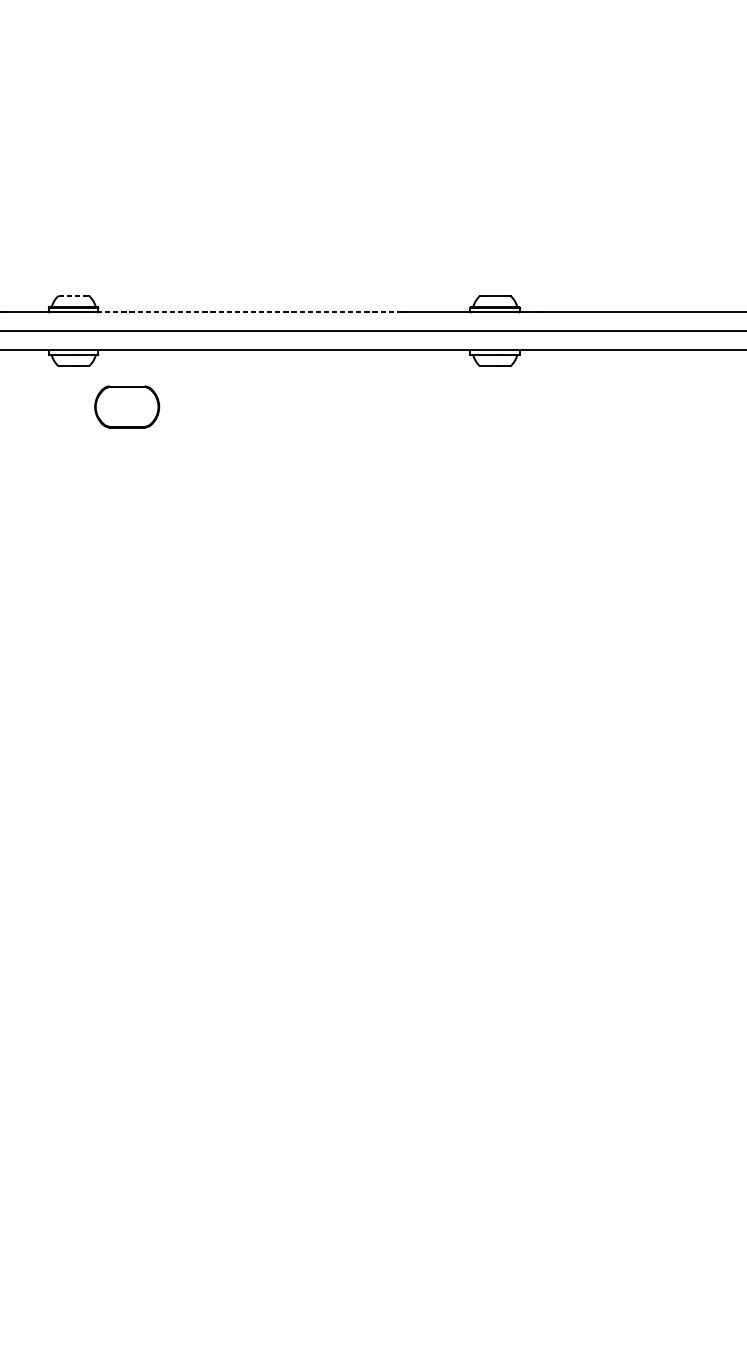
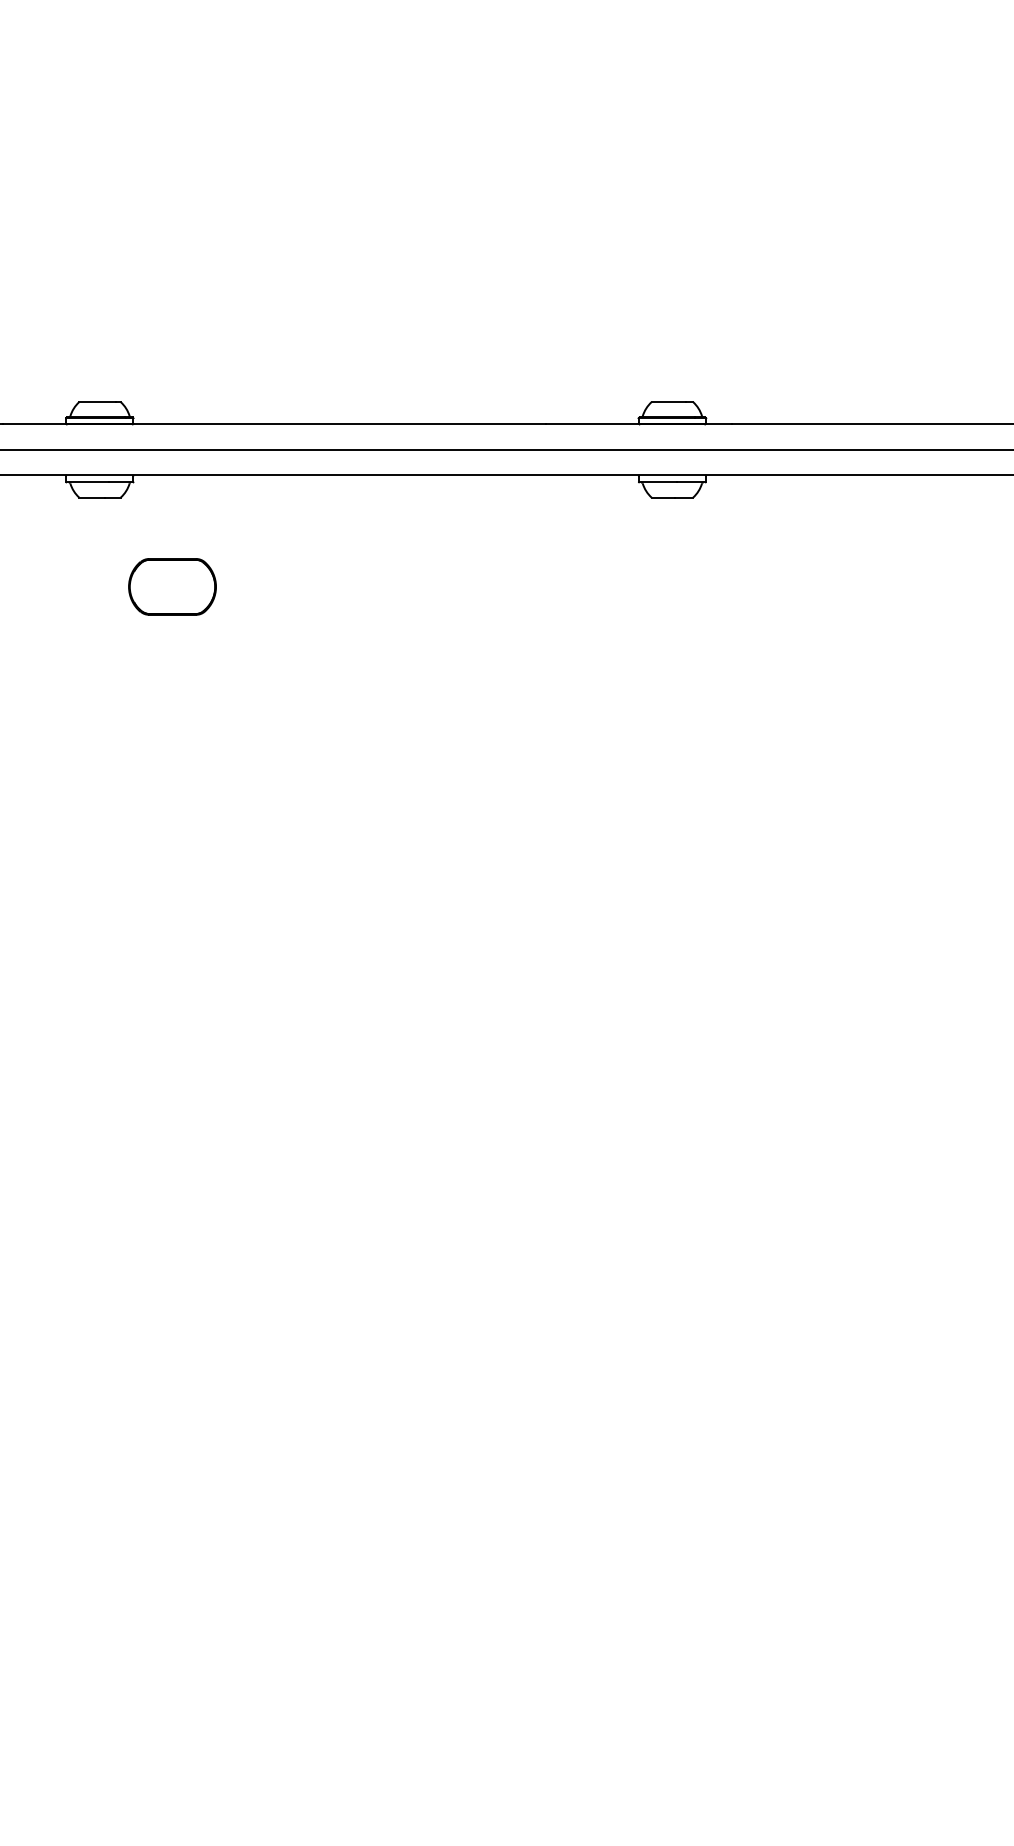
line: (71, 296) -> (97, 402), dashed -> solid
line: (242, 312) -> (328, 424), dashed -> solid
part: (127, 406) -> (172, 586), moved

